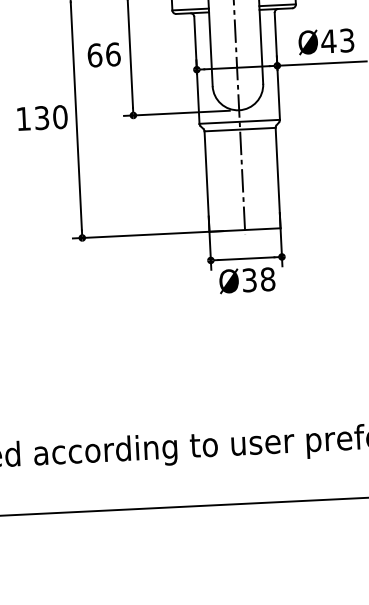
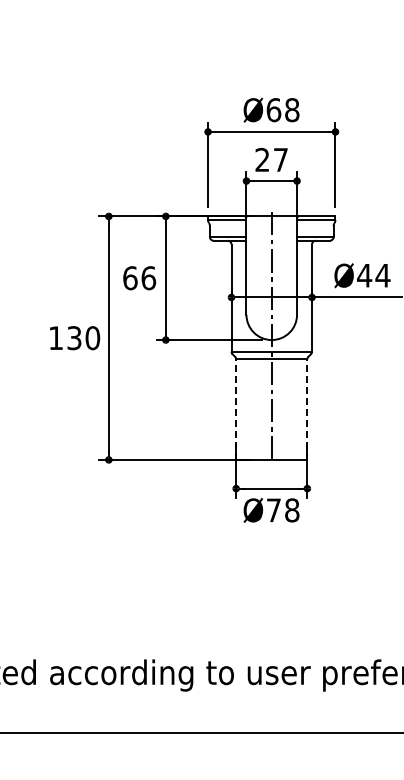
text: (346, 40) -> (382, 275), Ø43 -> Ø44
line: (278, 177) -> (307, 409), solid -> dashed
line: (207, 181) -> (236, 409), solid -> dashed
text: (249, 280) -> (273, 510), Ø38 -> Ø78

